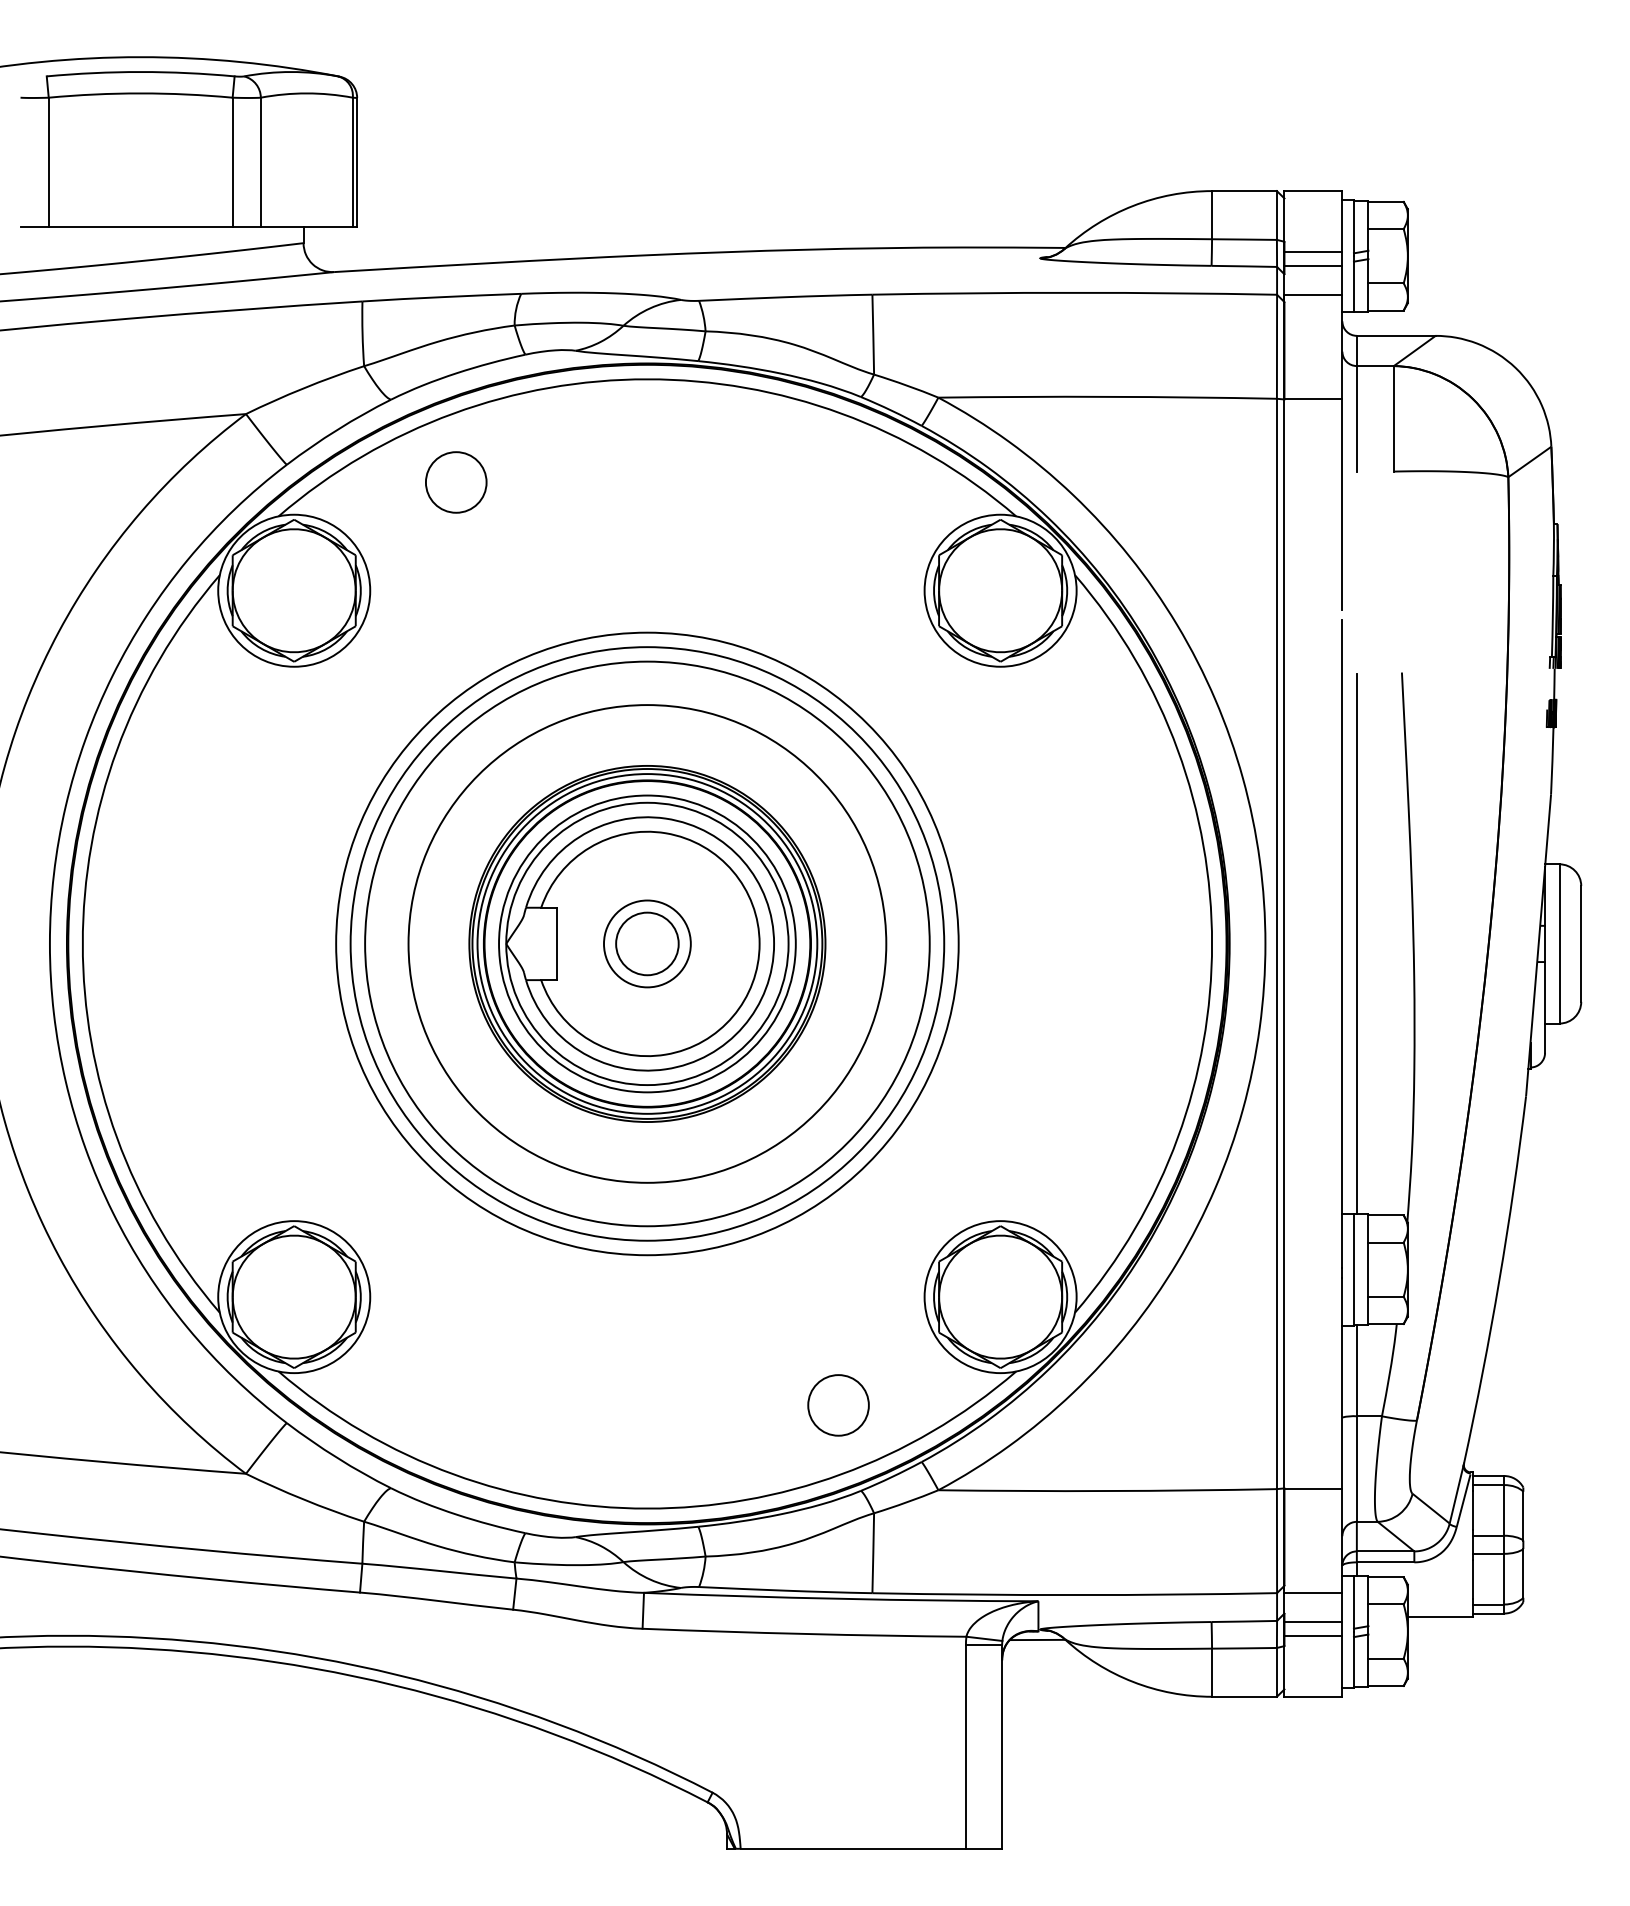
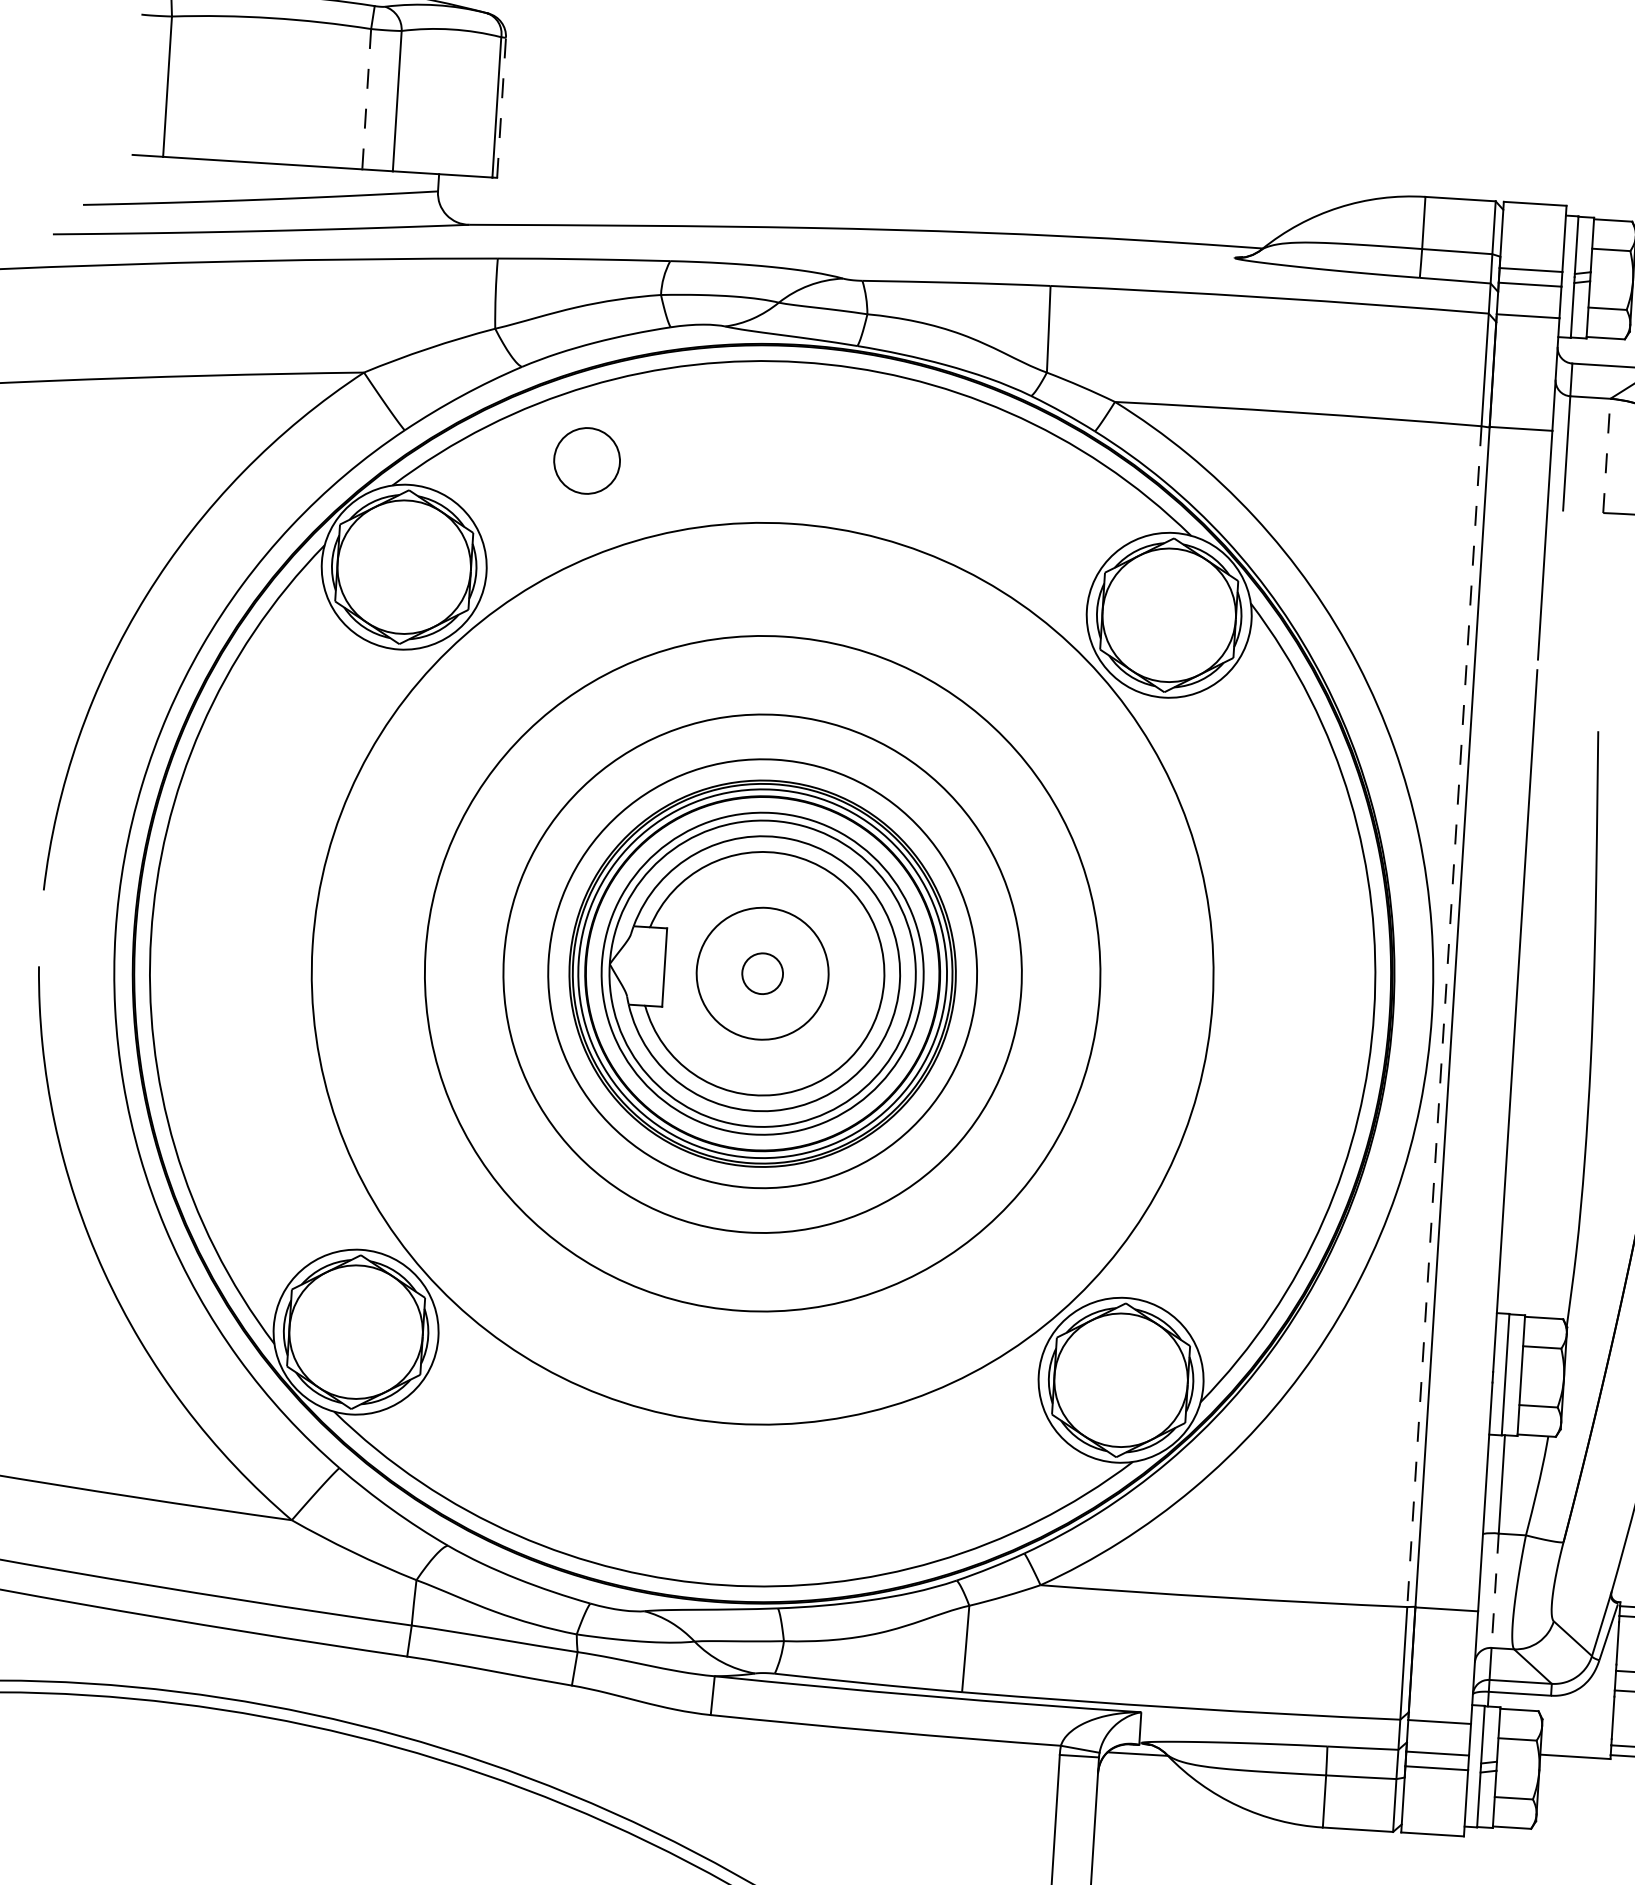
line: (232, 162) -> (366, 99), solid -> dashed
line: (357, 162) -> (501, 107), solid -> dashed
line: (1393, 418) -> (1606, 455), solid -> dashed
circle: (646, 943) -> (761, 973), size x1.4
circle: (647, 943) -> (762, 973), size x0.6
circle: (647, 943) -> (762, 973), size x0.7
circle: (647, 943) -> (762, 973), size x1.4
line: (1356, 943) -> (1530, 1021), removed
line: (1276, 944) -> (1443, 1017), solid -> dashed
circle: (838, 1405) -> (938, 1486), removed
line: (1356, 1469) -> (1494, 1591), solid -> dashed

